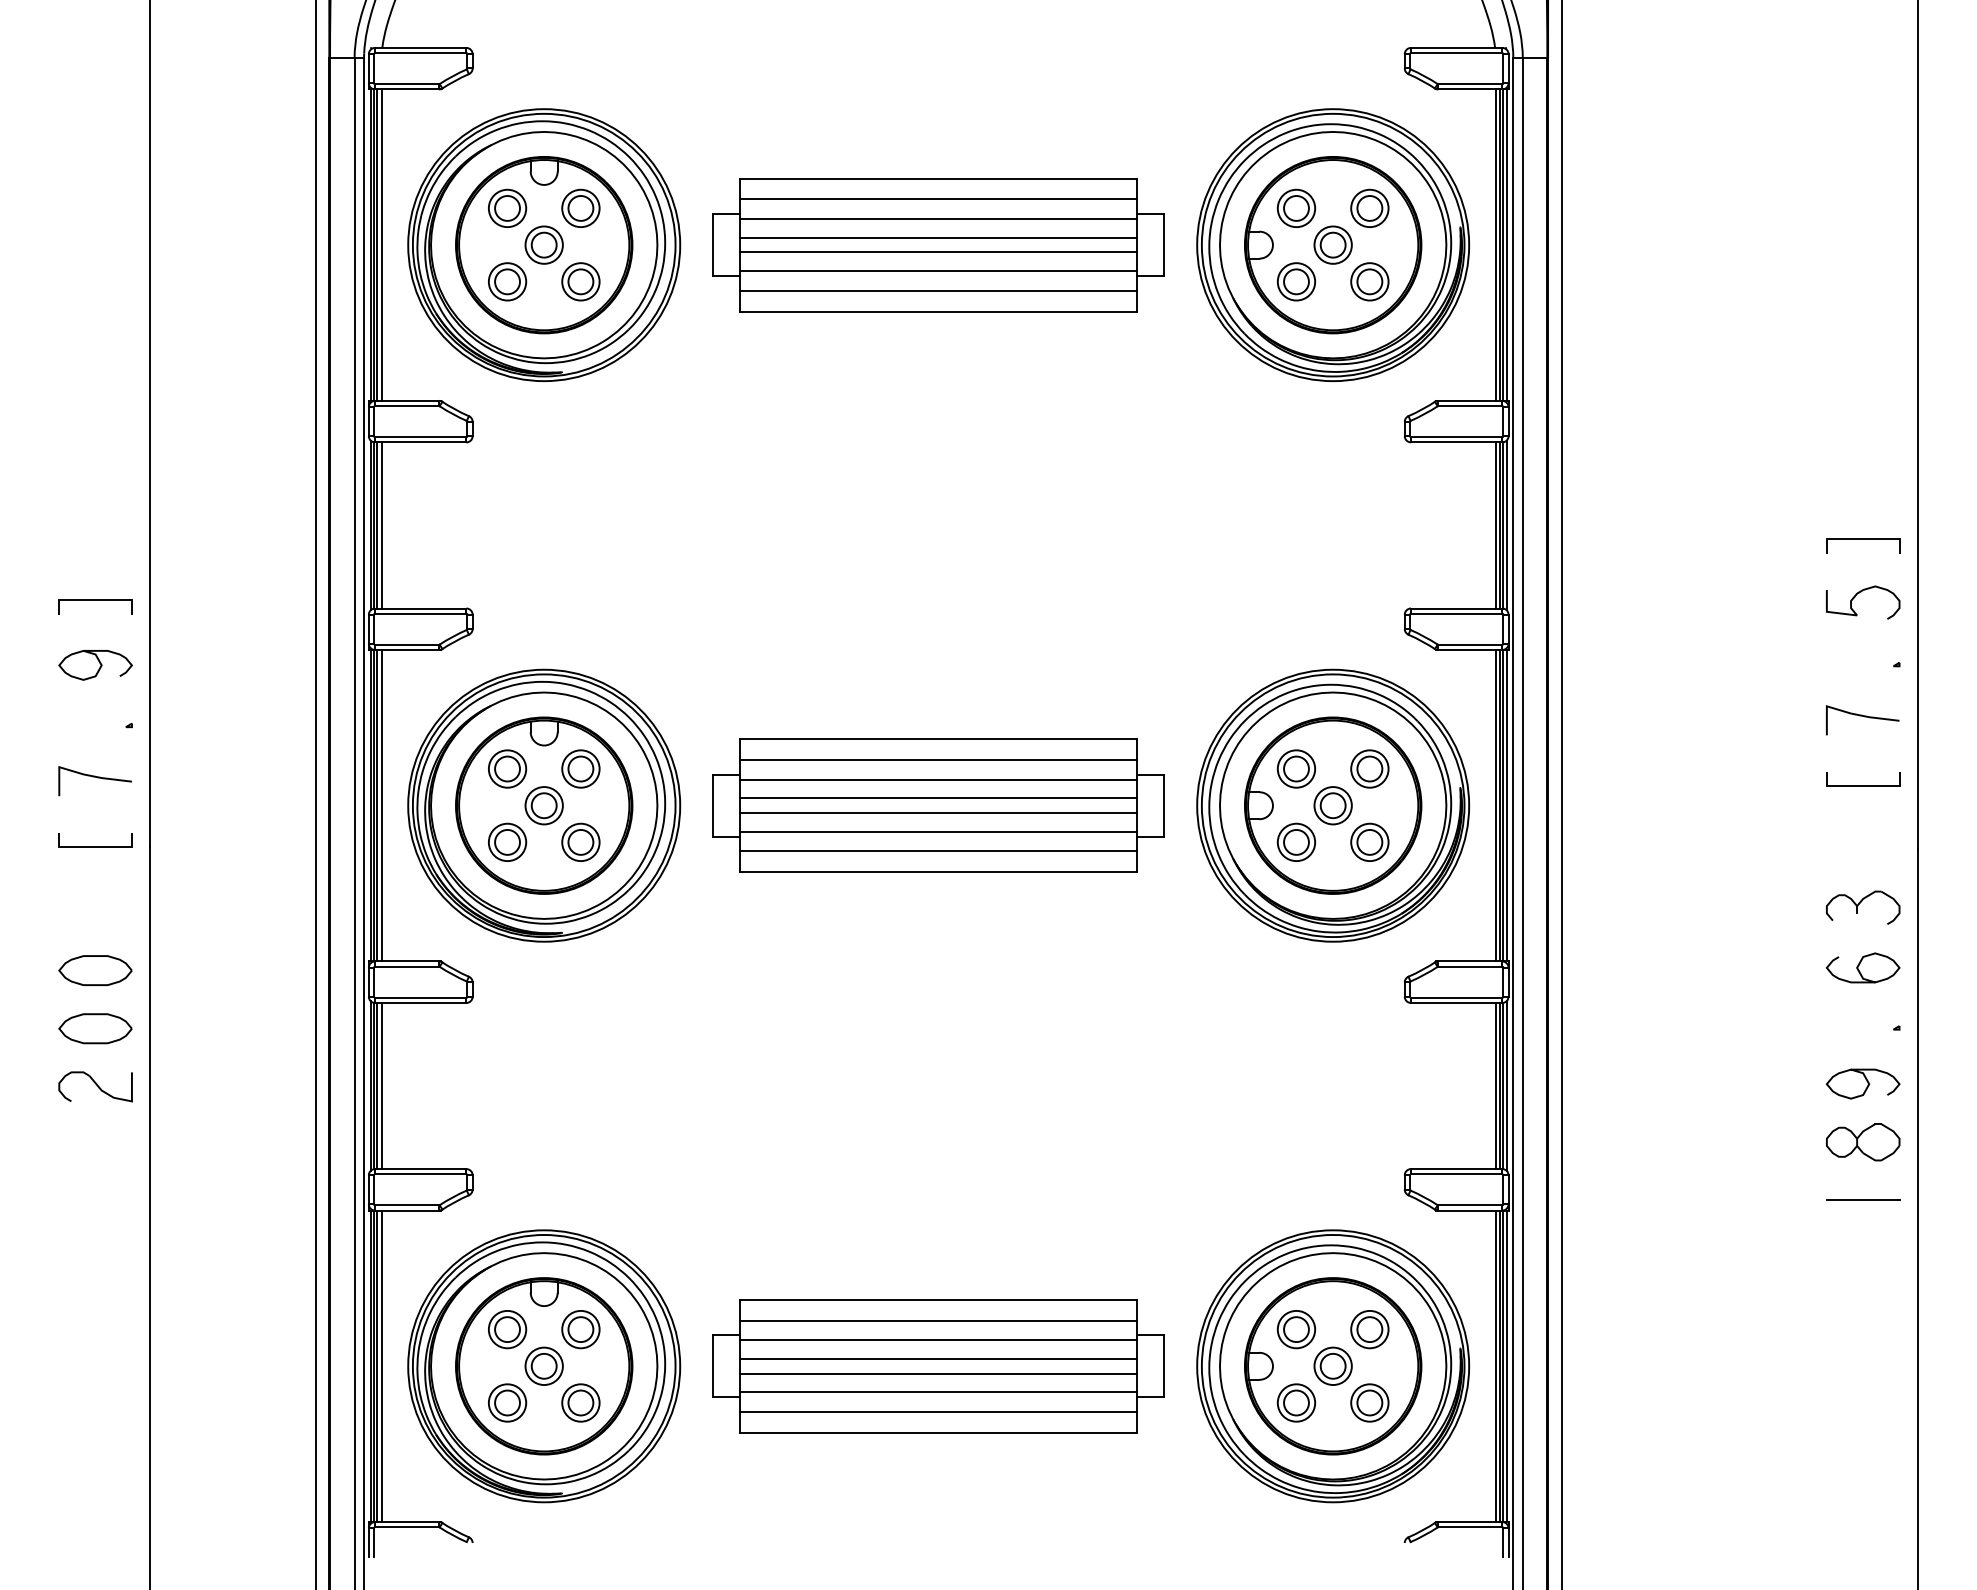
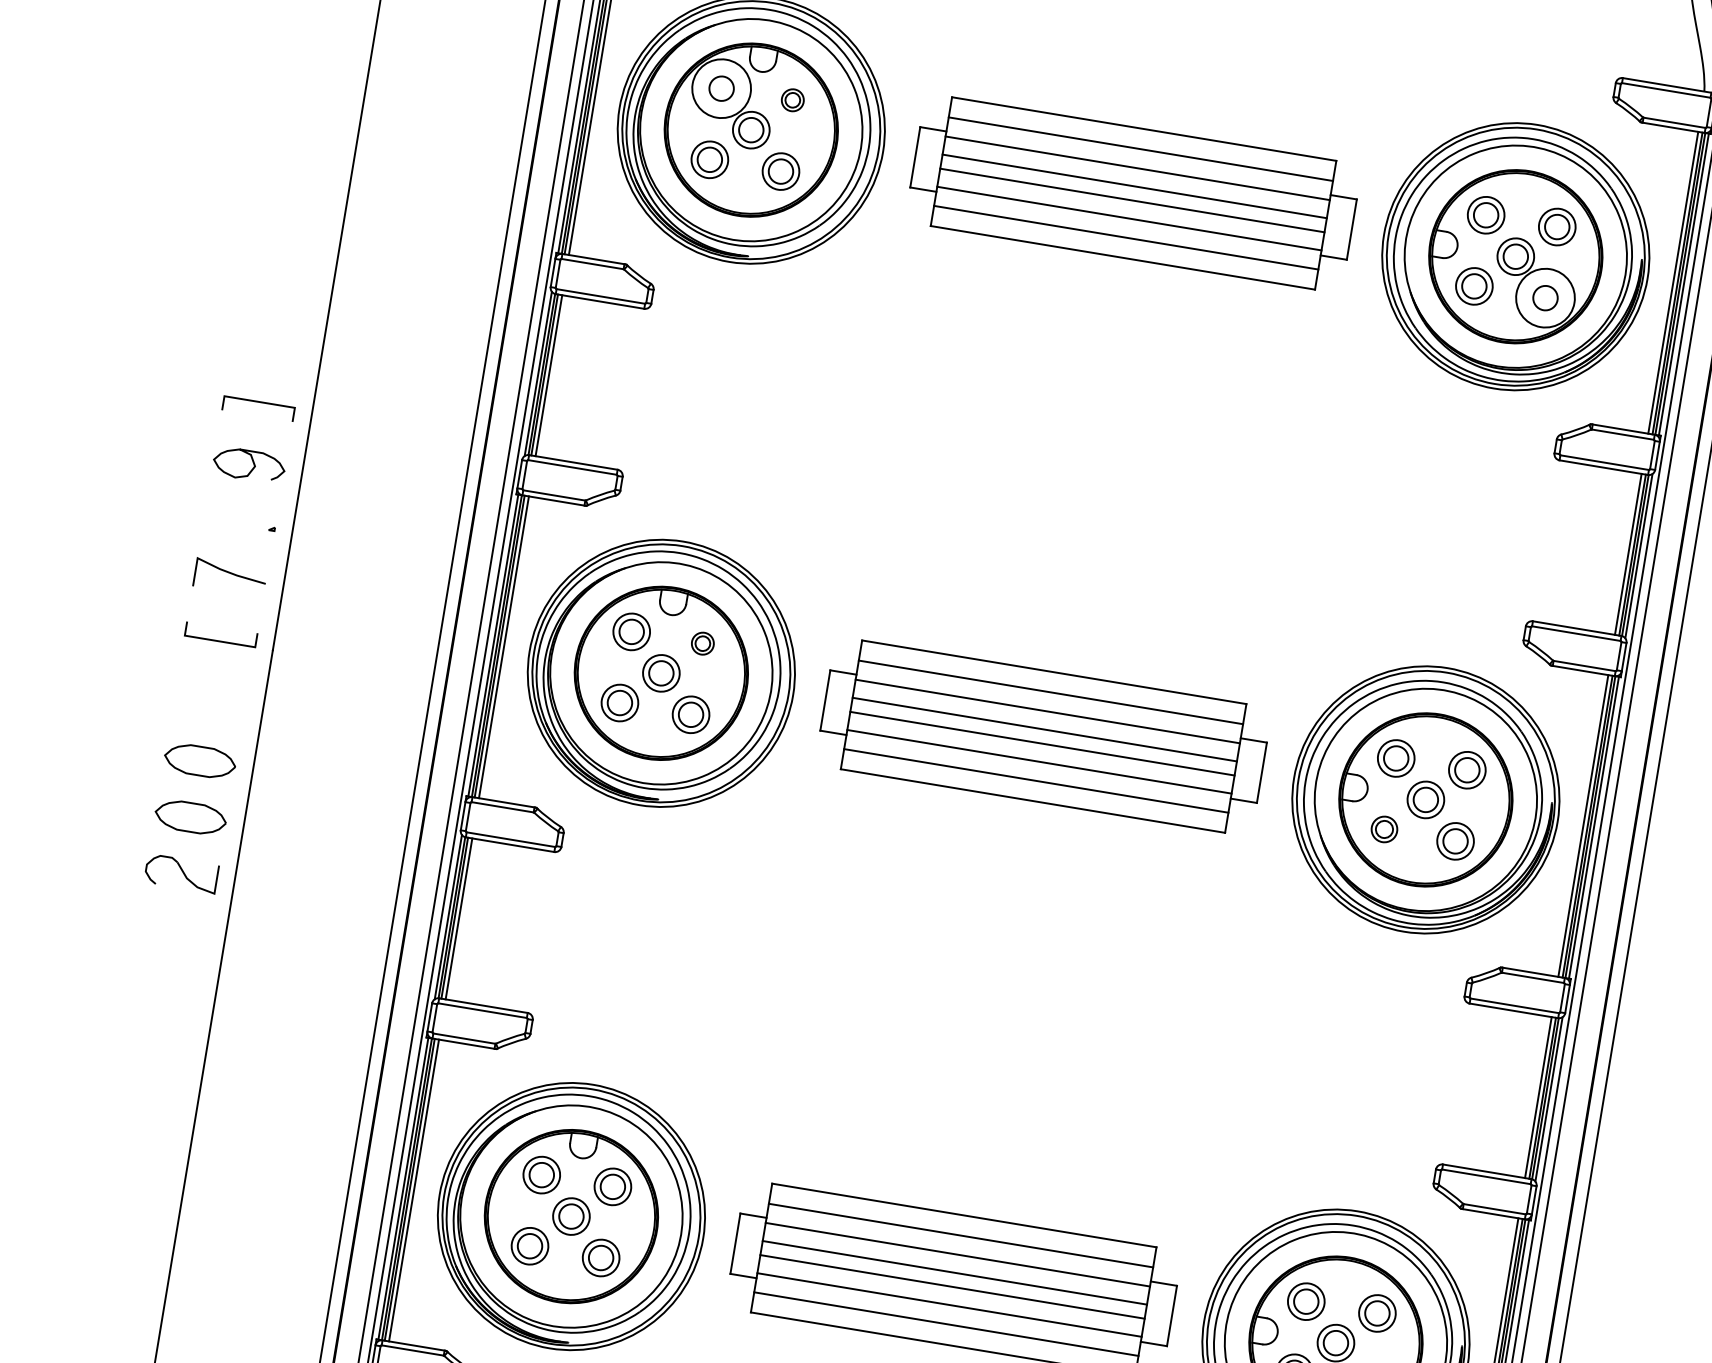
part: (580, 207) -> (792, 99), size x0.6
circle: (507, 208) -> (721, 88), size x1.6
circle: (1369, 281) -> (1545, 297), size x1.6
part: (580, 768) -> (702, 643), size x0.6
part: (1296, 841) -> (1384, 828), size x0.7

